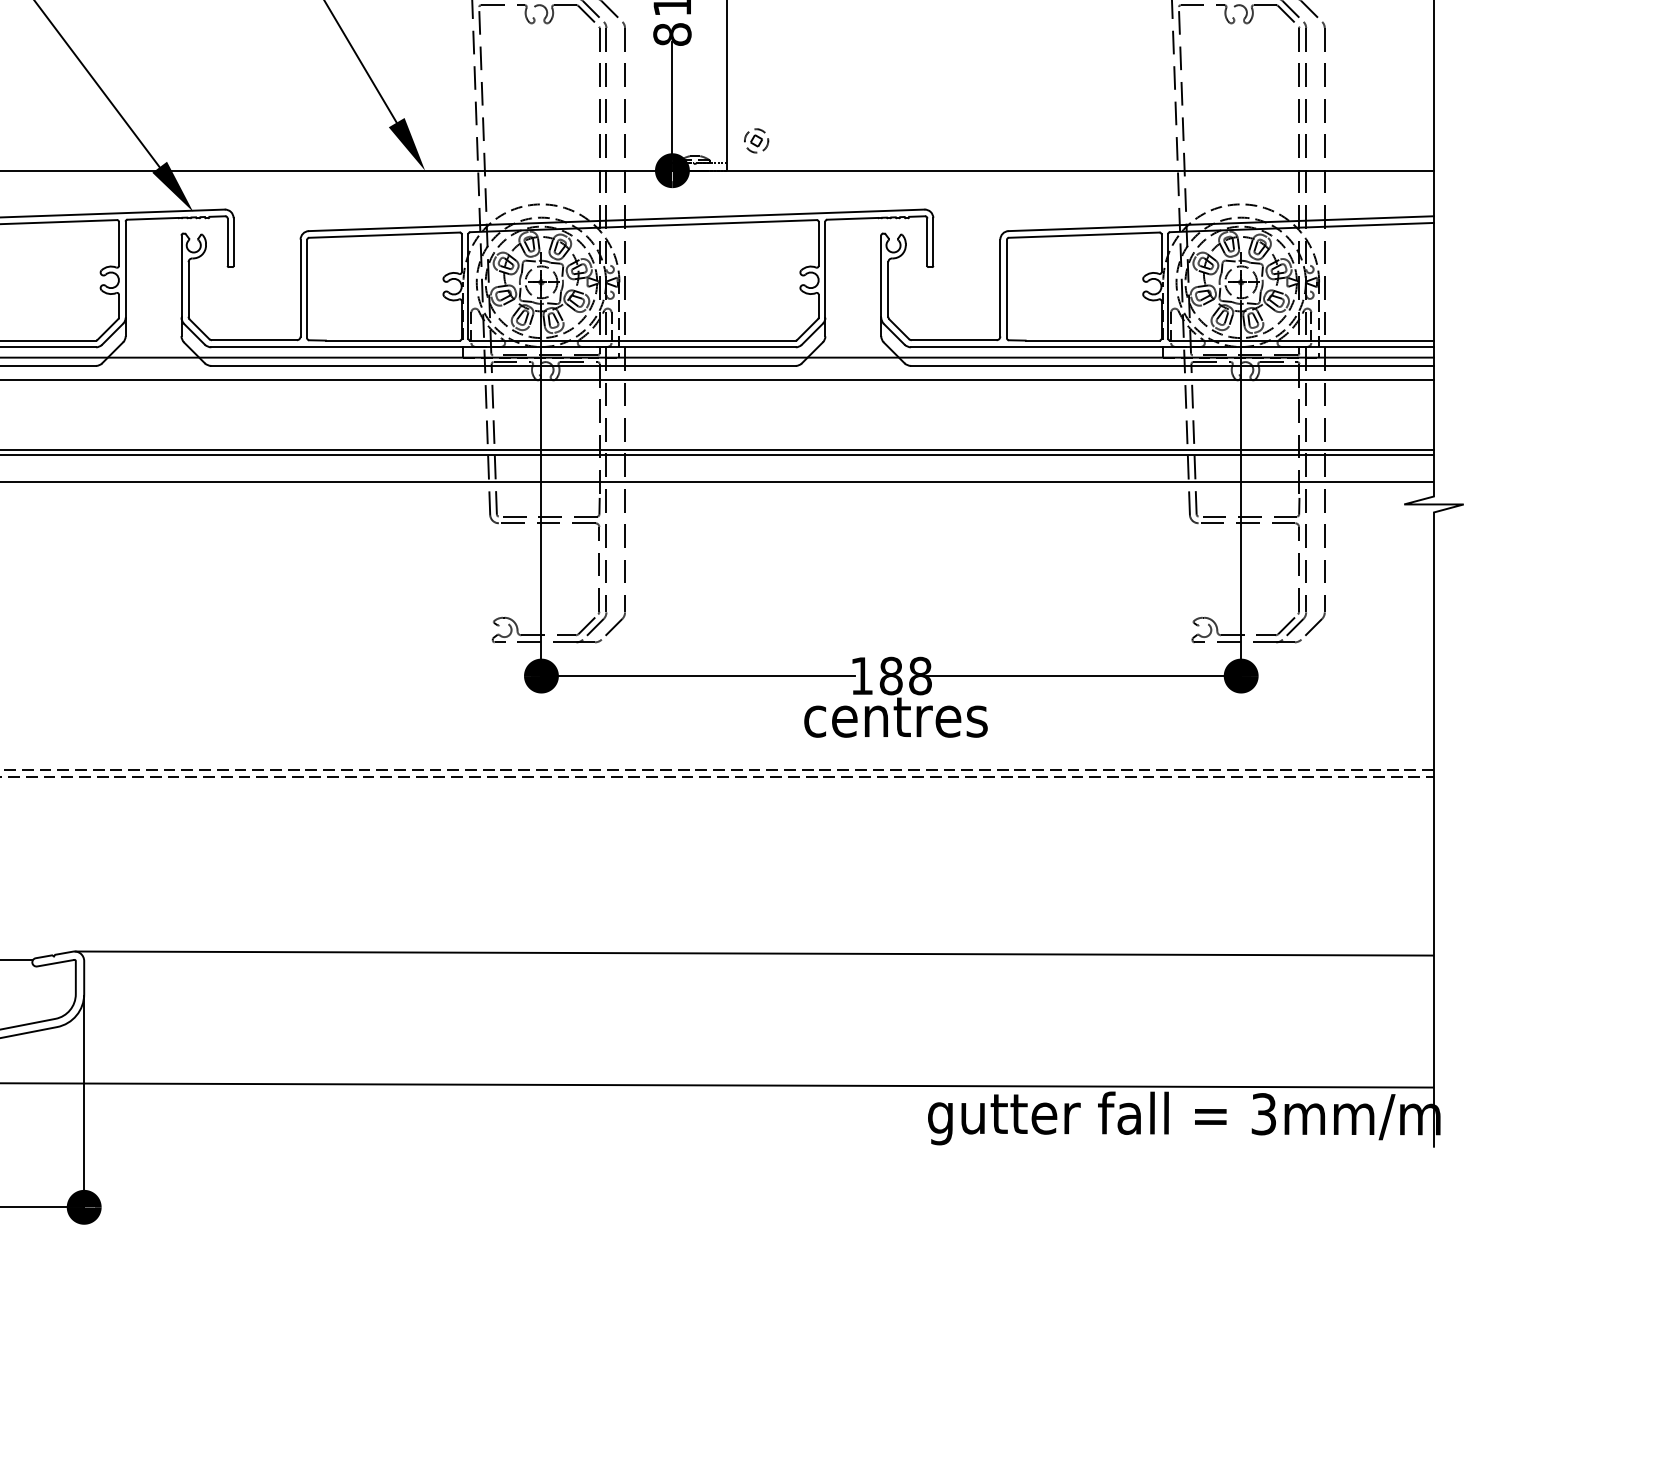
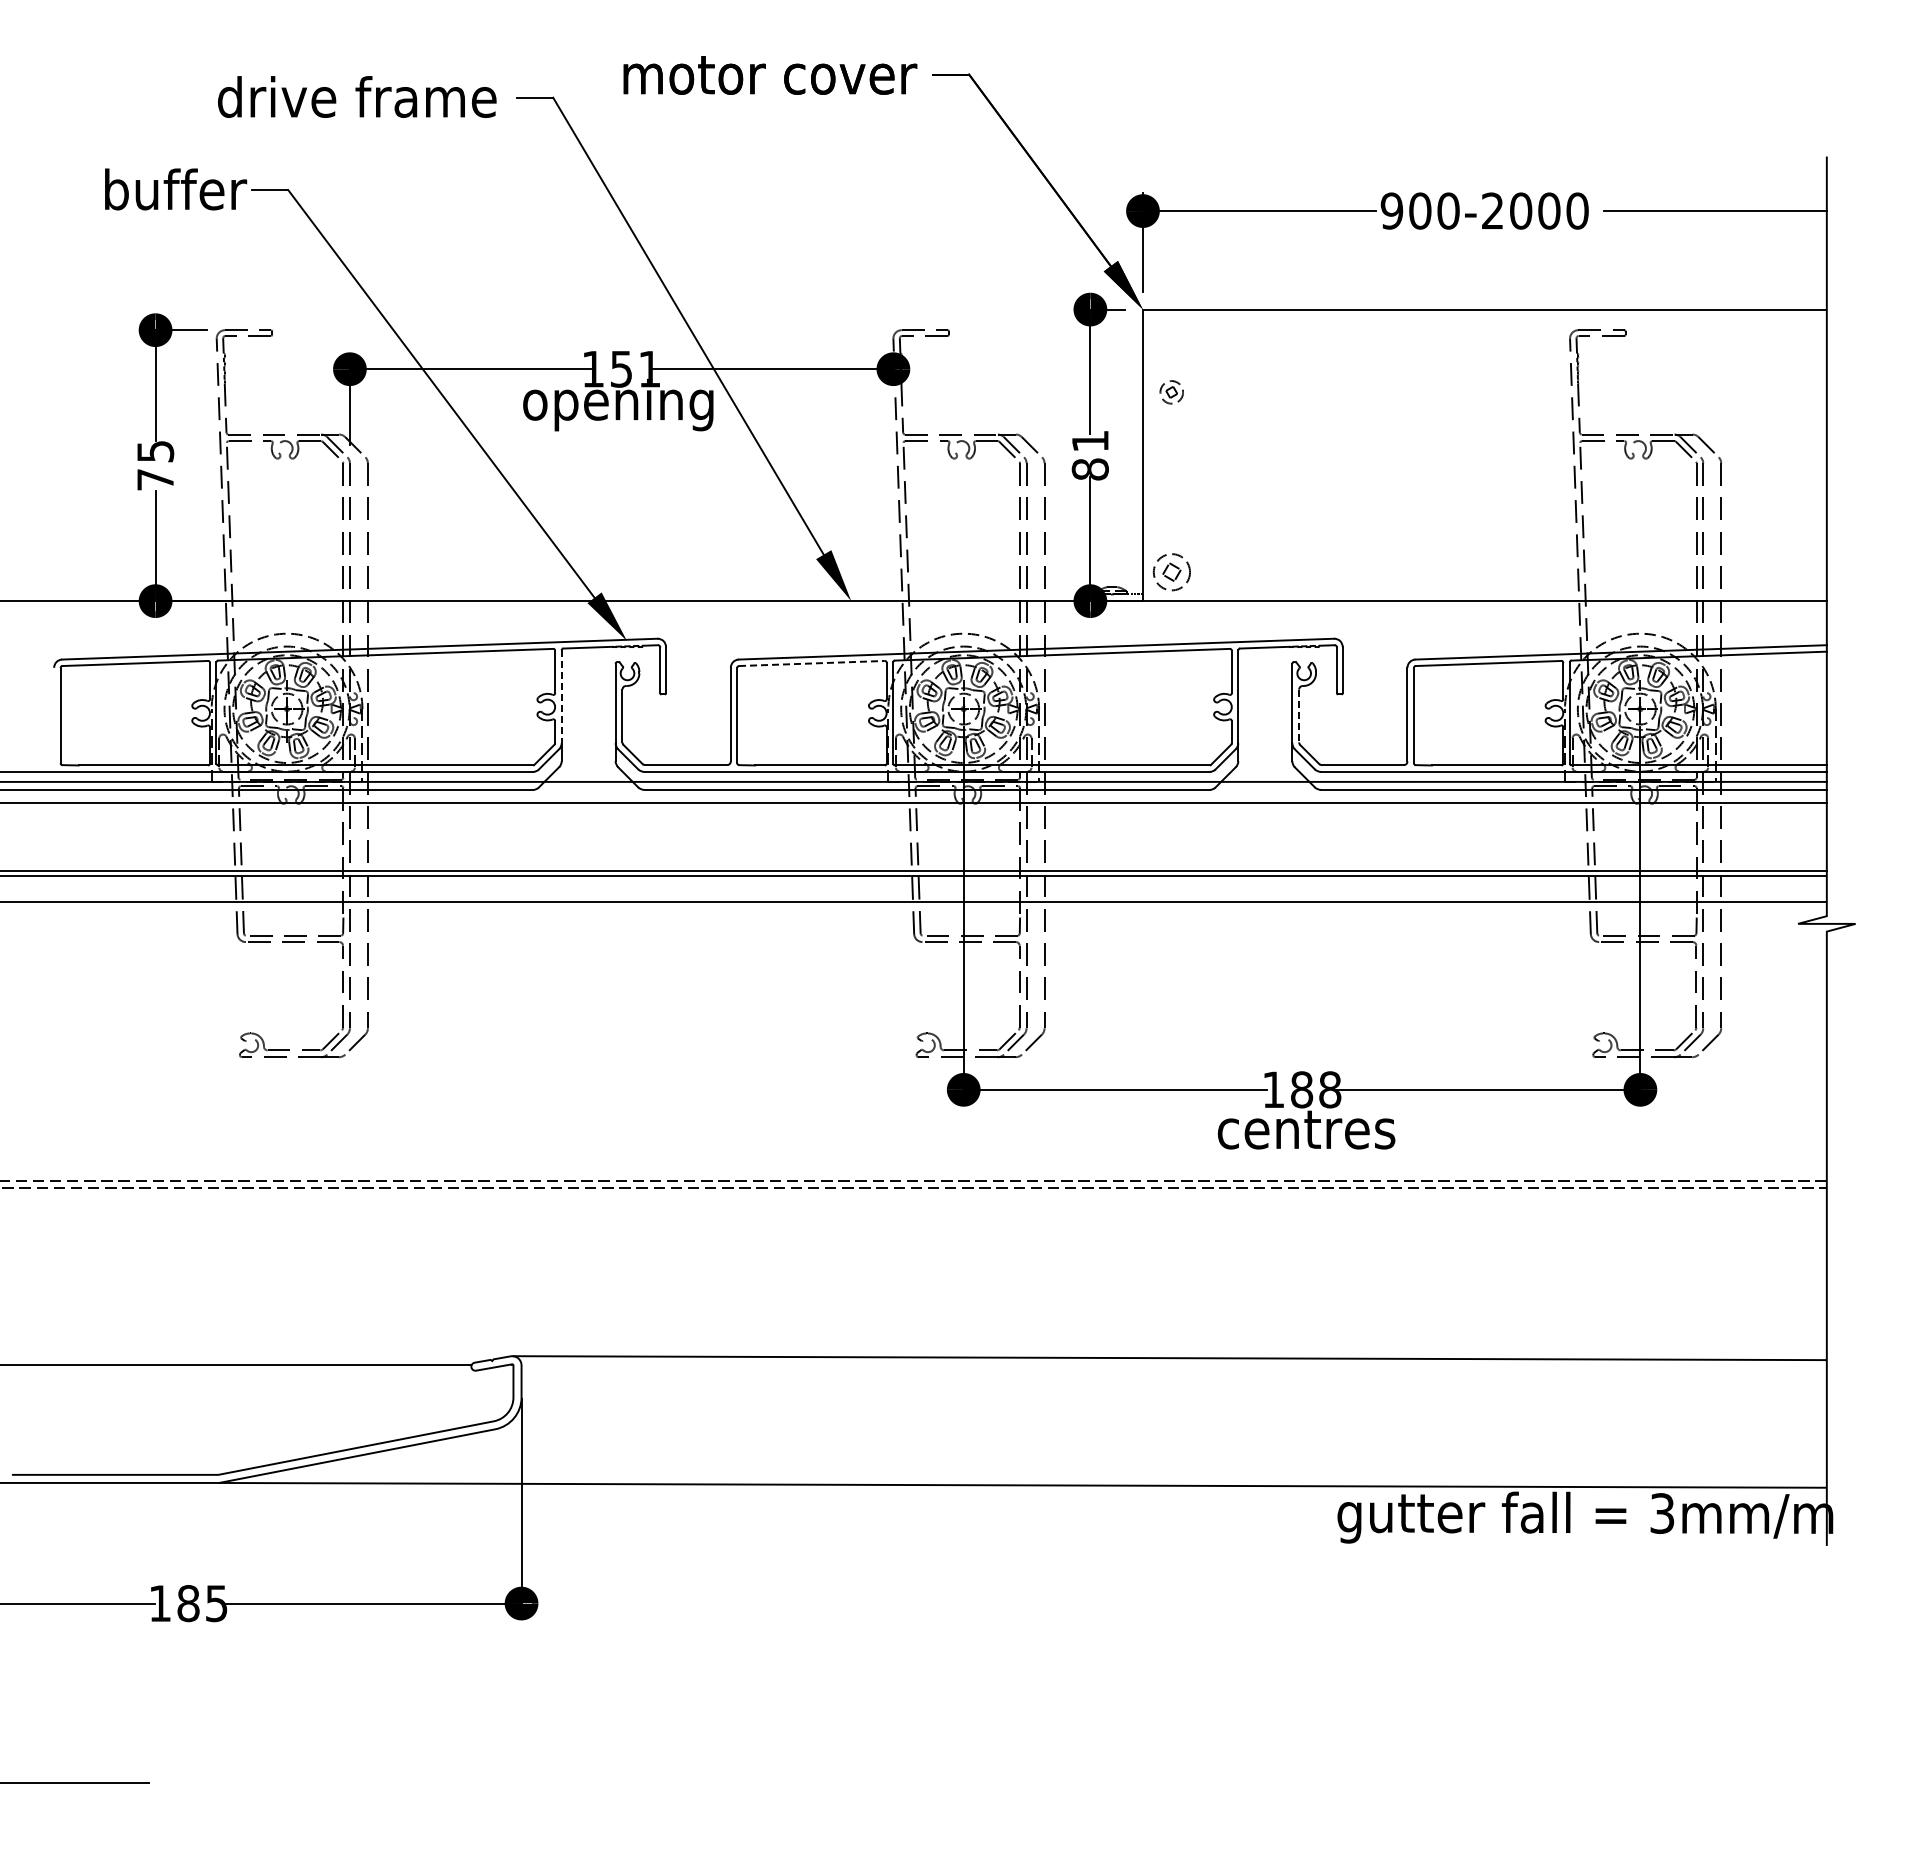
part: (756, 141) -> (1171, 572), size x1.6
line: (384, 235) -> (811, 663), solid -> dashed
line: (125, 270) -> (561, 697), solid -> dashed
line: (888, 289) -> (1299, 716), solid -> dashed

